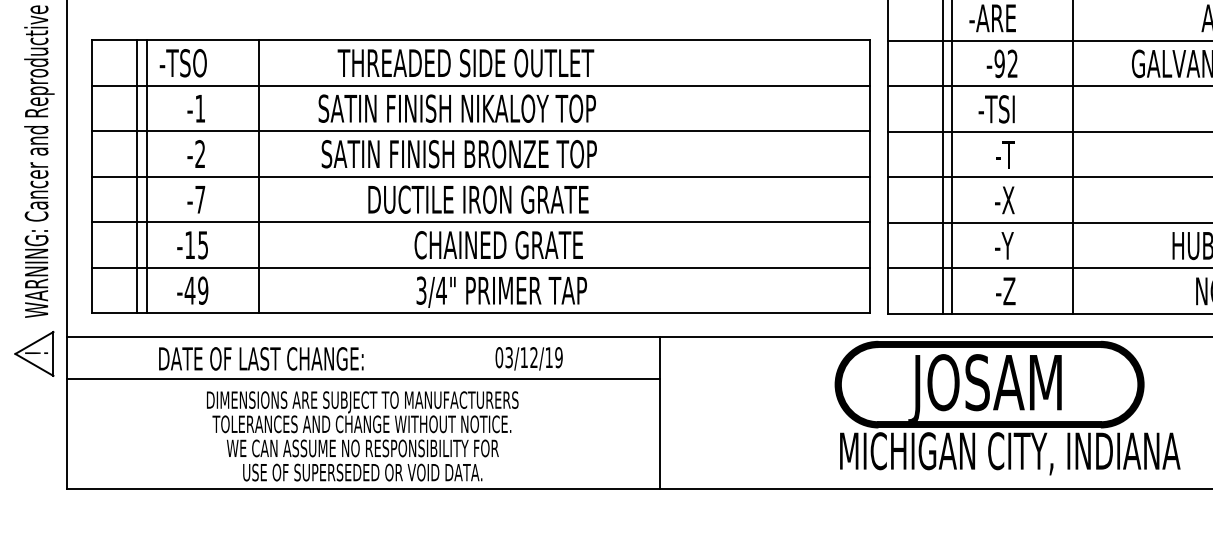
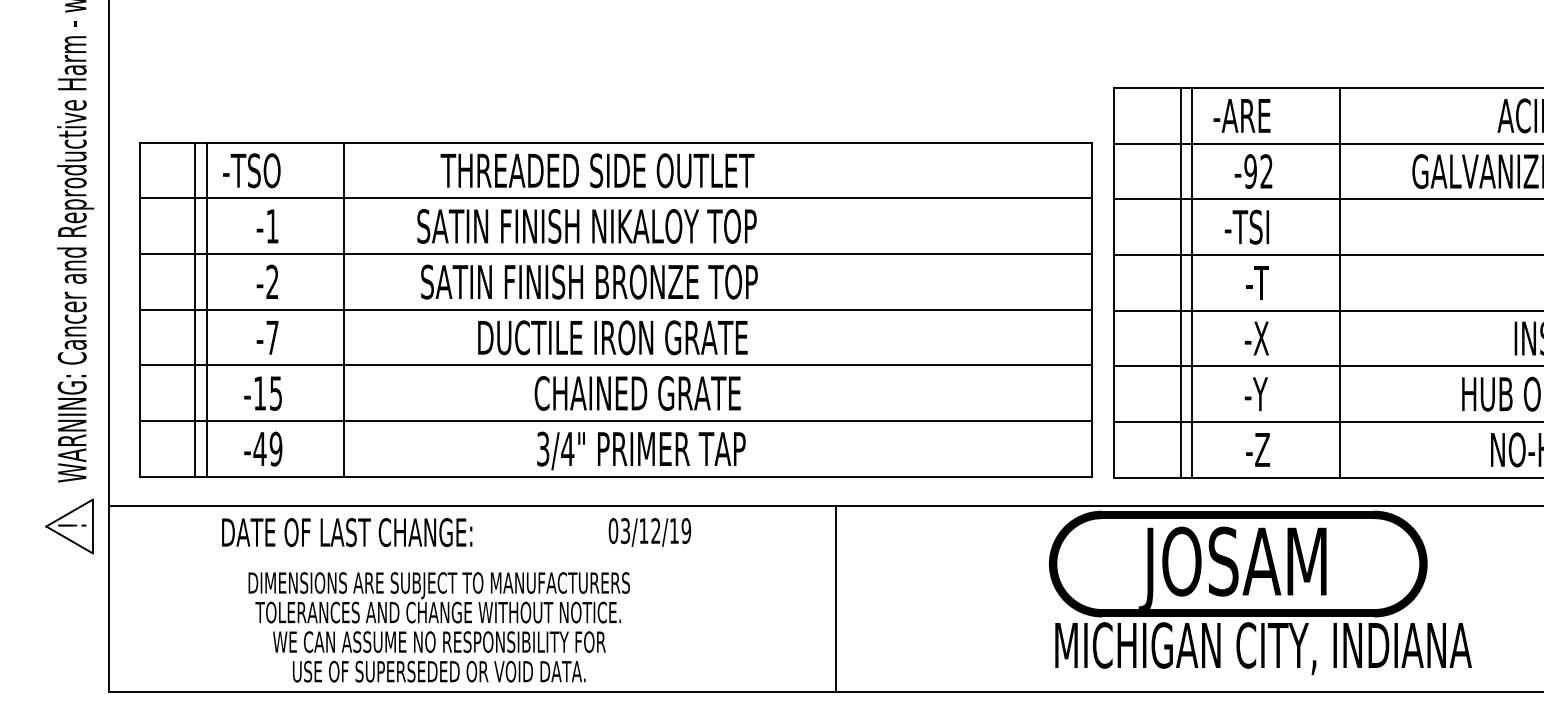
text: (528, 358) -> (649, 532), moved
line: (363, 378) -> (472, 556), removed
text: (362, 436) -> (438, 627), moved

